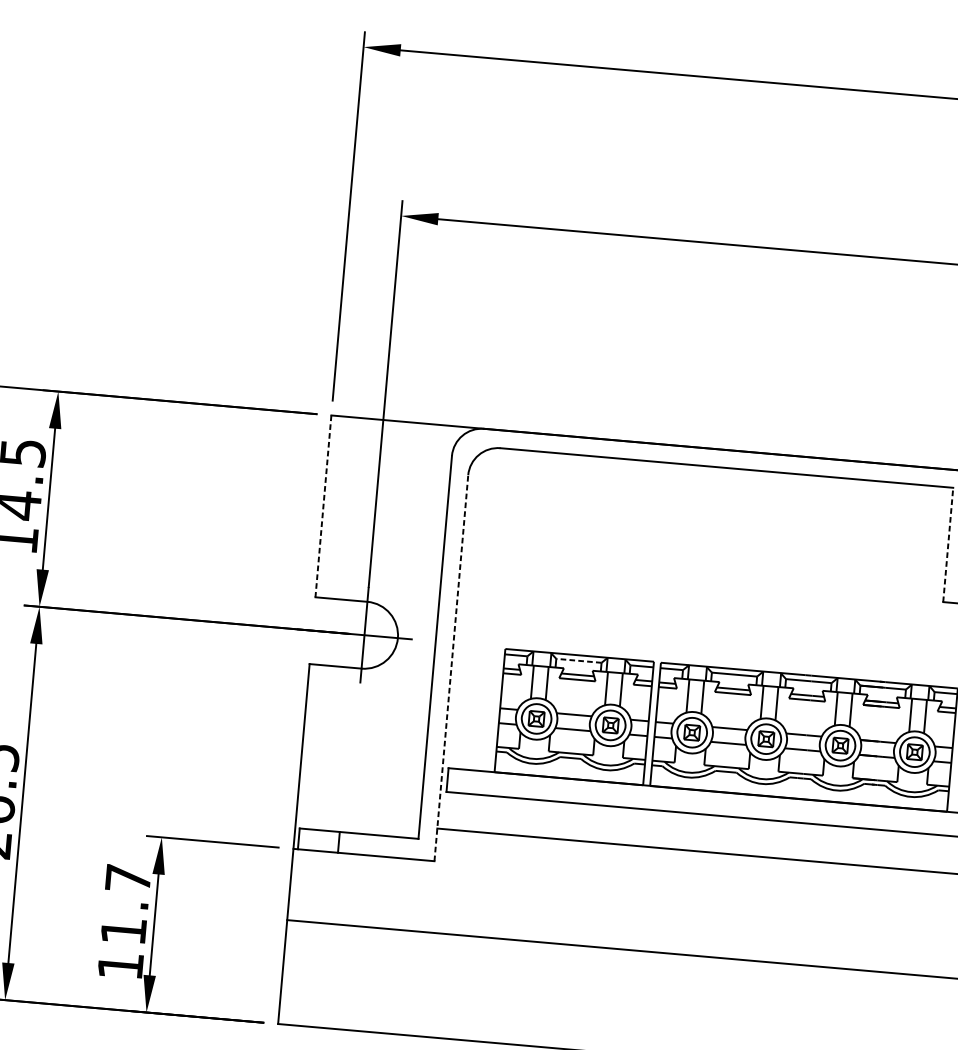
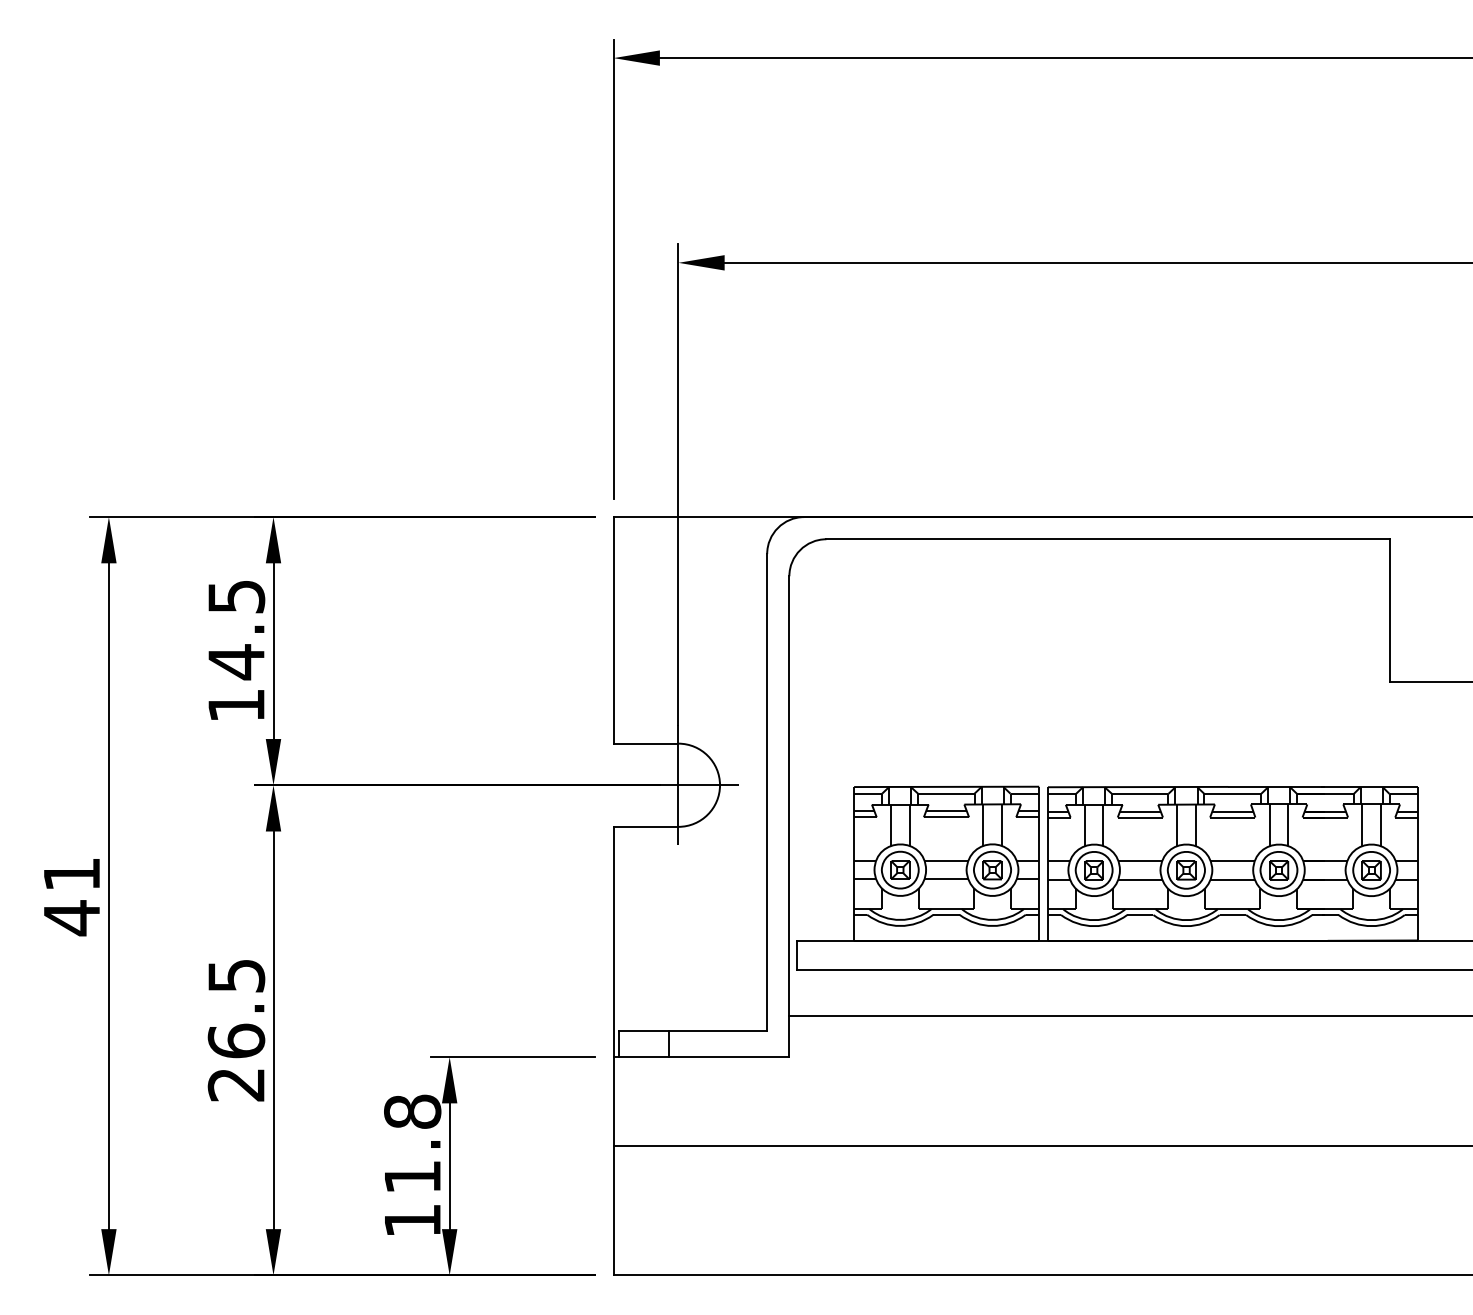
line: (323, 506) -> (613, 630), dashed -> solid
line: (948, 544) -> (1390, 609), dashed -> solid
line: (578, 660) -> (945, 793), dashed -> solid
line: (451, 668) -> (789, 816), dashed -> solid
text: (128, 878) -> (412, 1111), 11.7 -> 11.8

